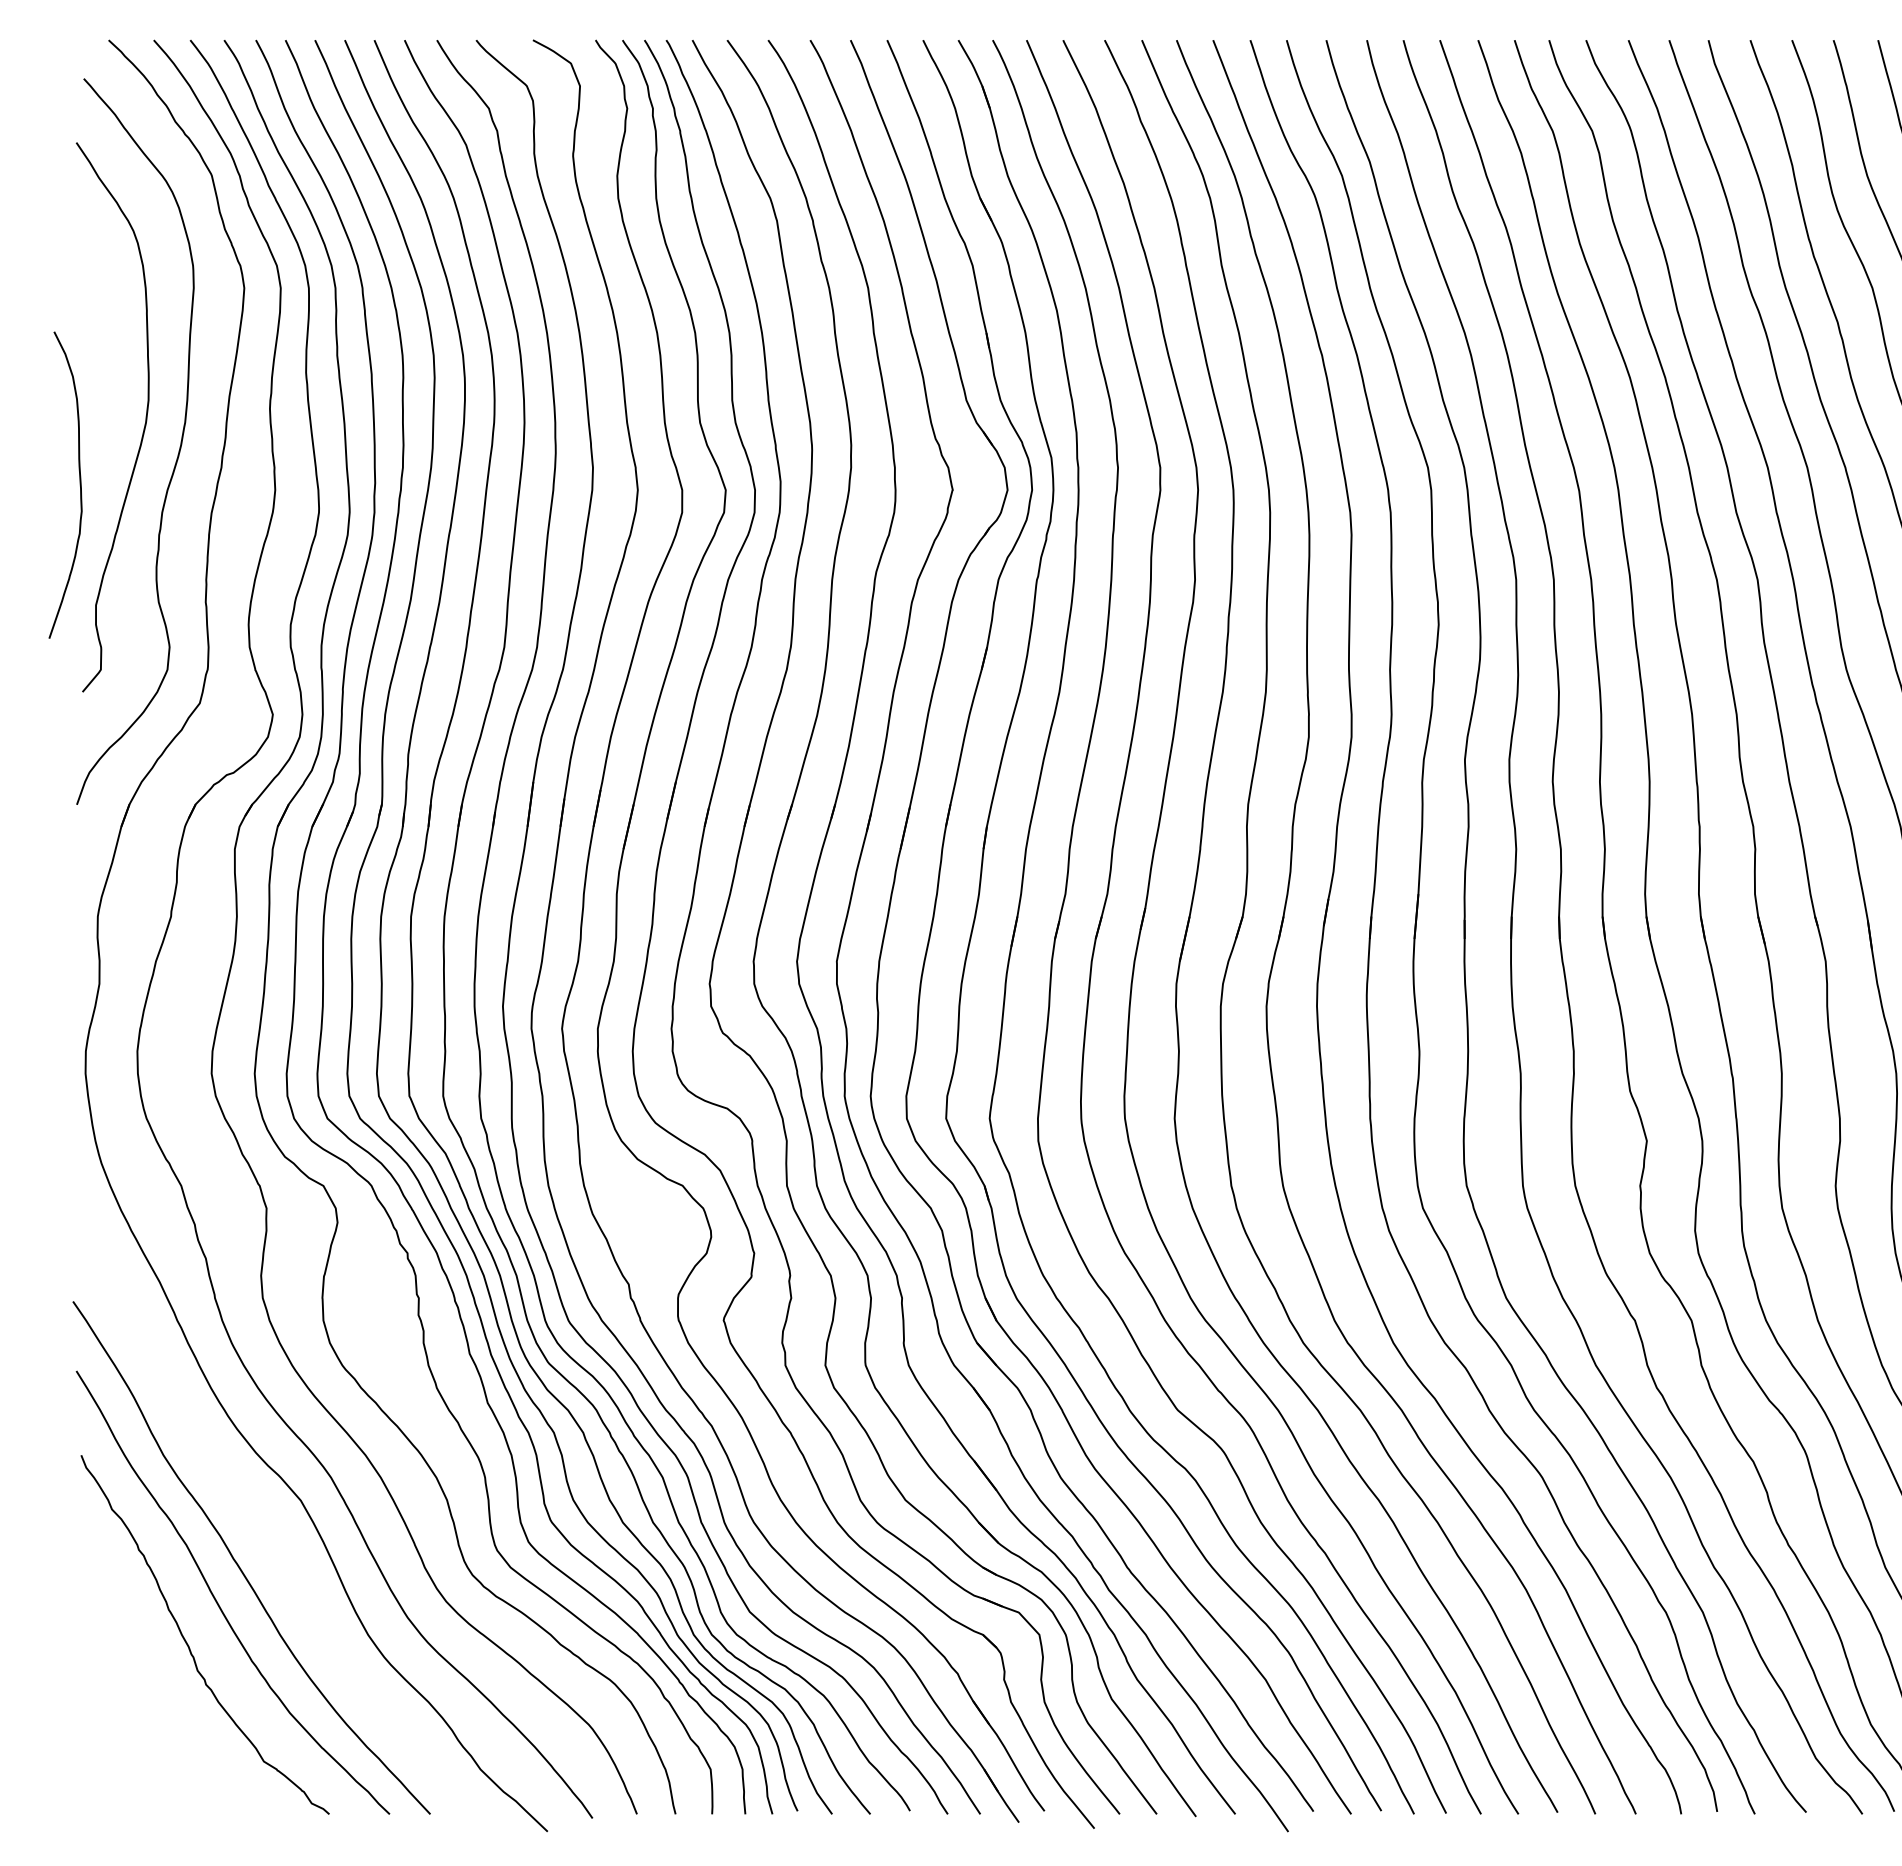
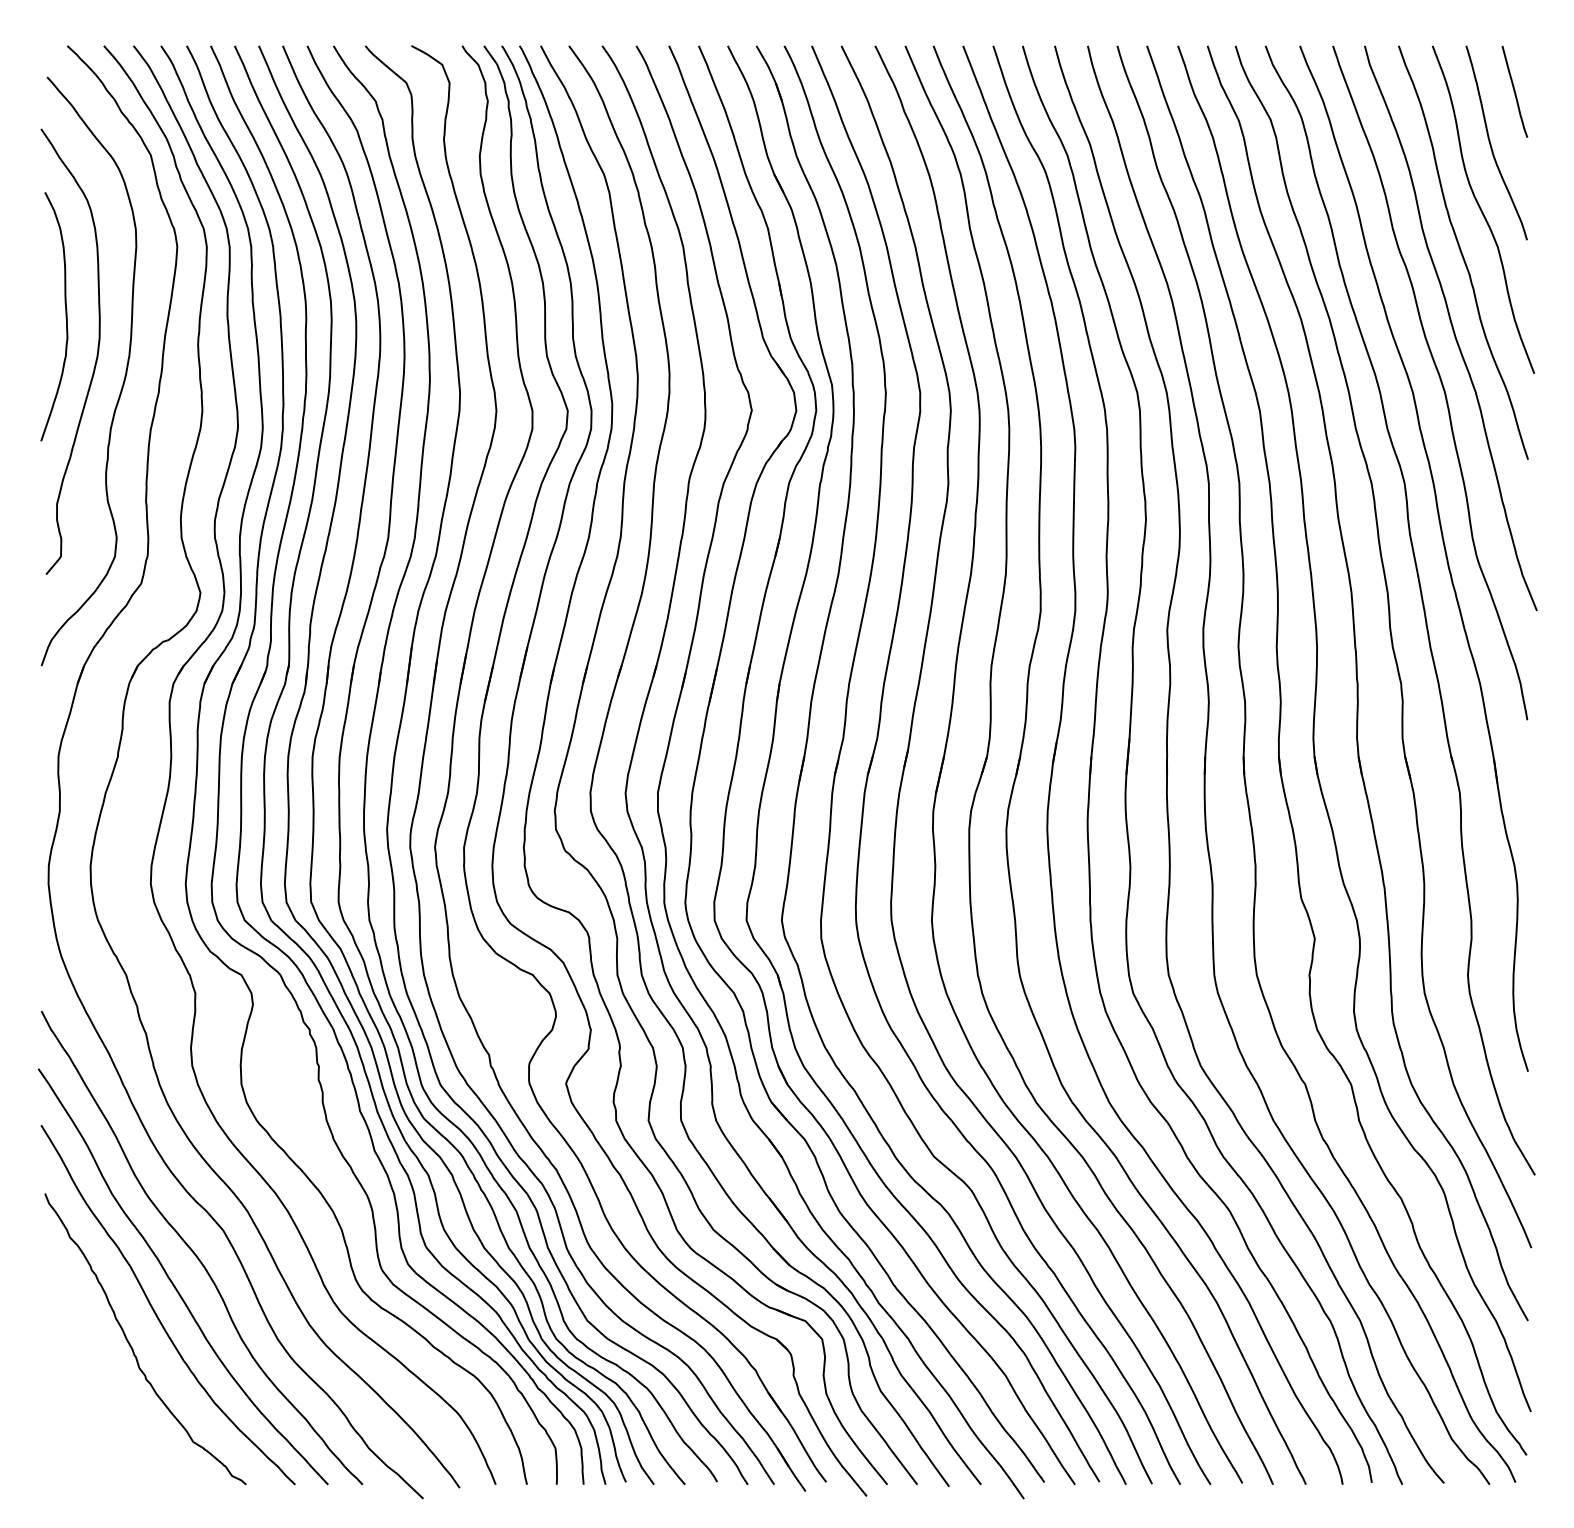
curve: (79, 484) -> (65, 316), moved
curve: (266, 1529) -> (195, 1253), added

